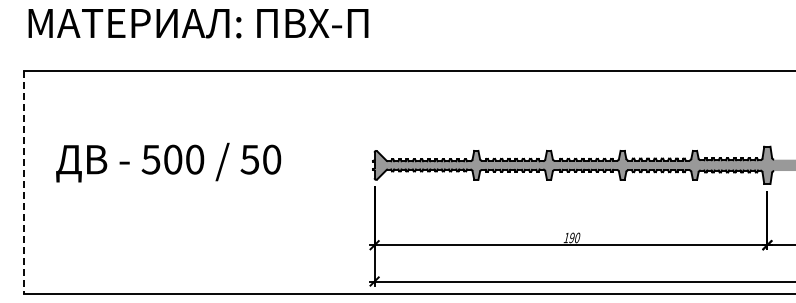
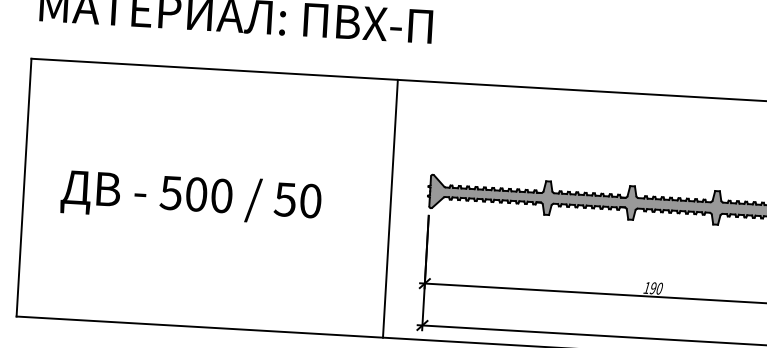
text: (168, 162) -> (191, 197), moved
line: (341, 181) -> (390, 207), added
line: (23, 182) -> (23, 187), dashed -> solid

